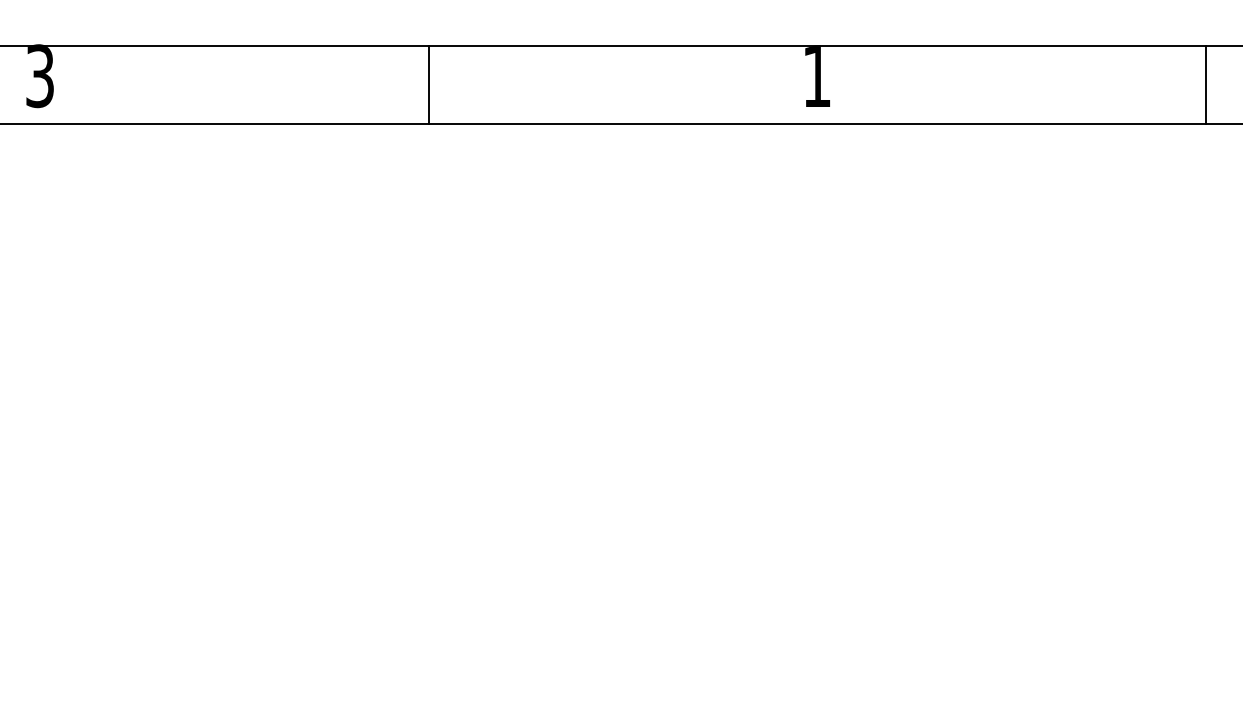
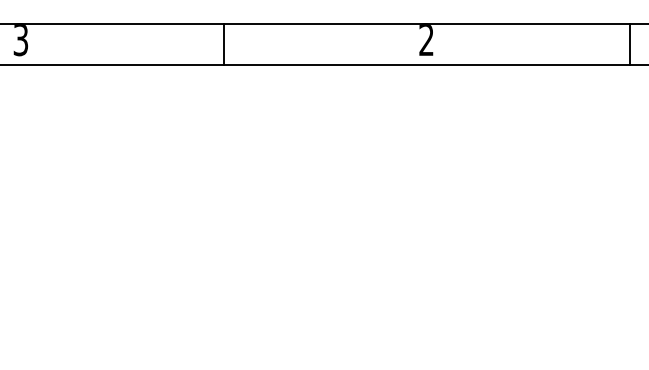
text: (816, 77) -> (426, 40), 1 -> 2

